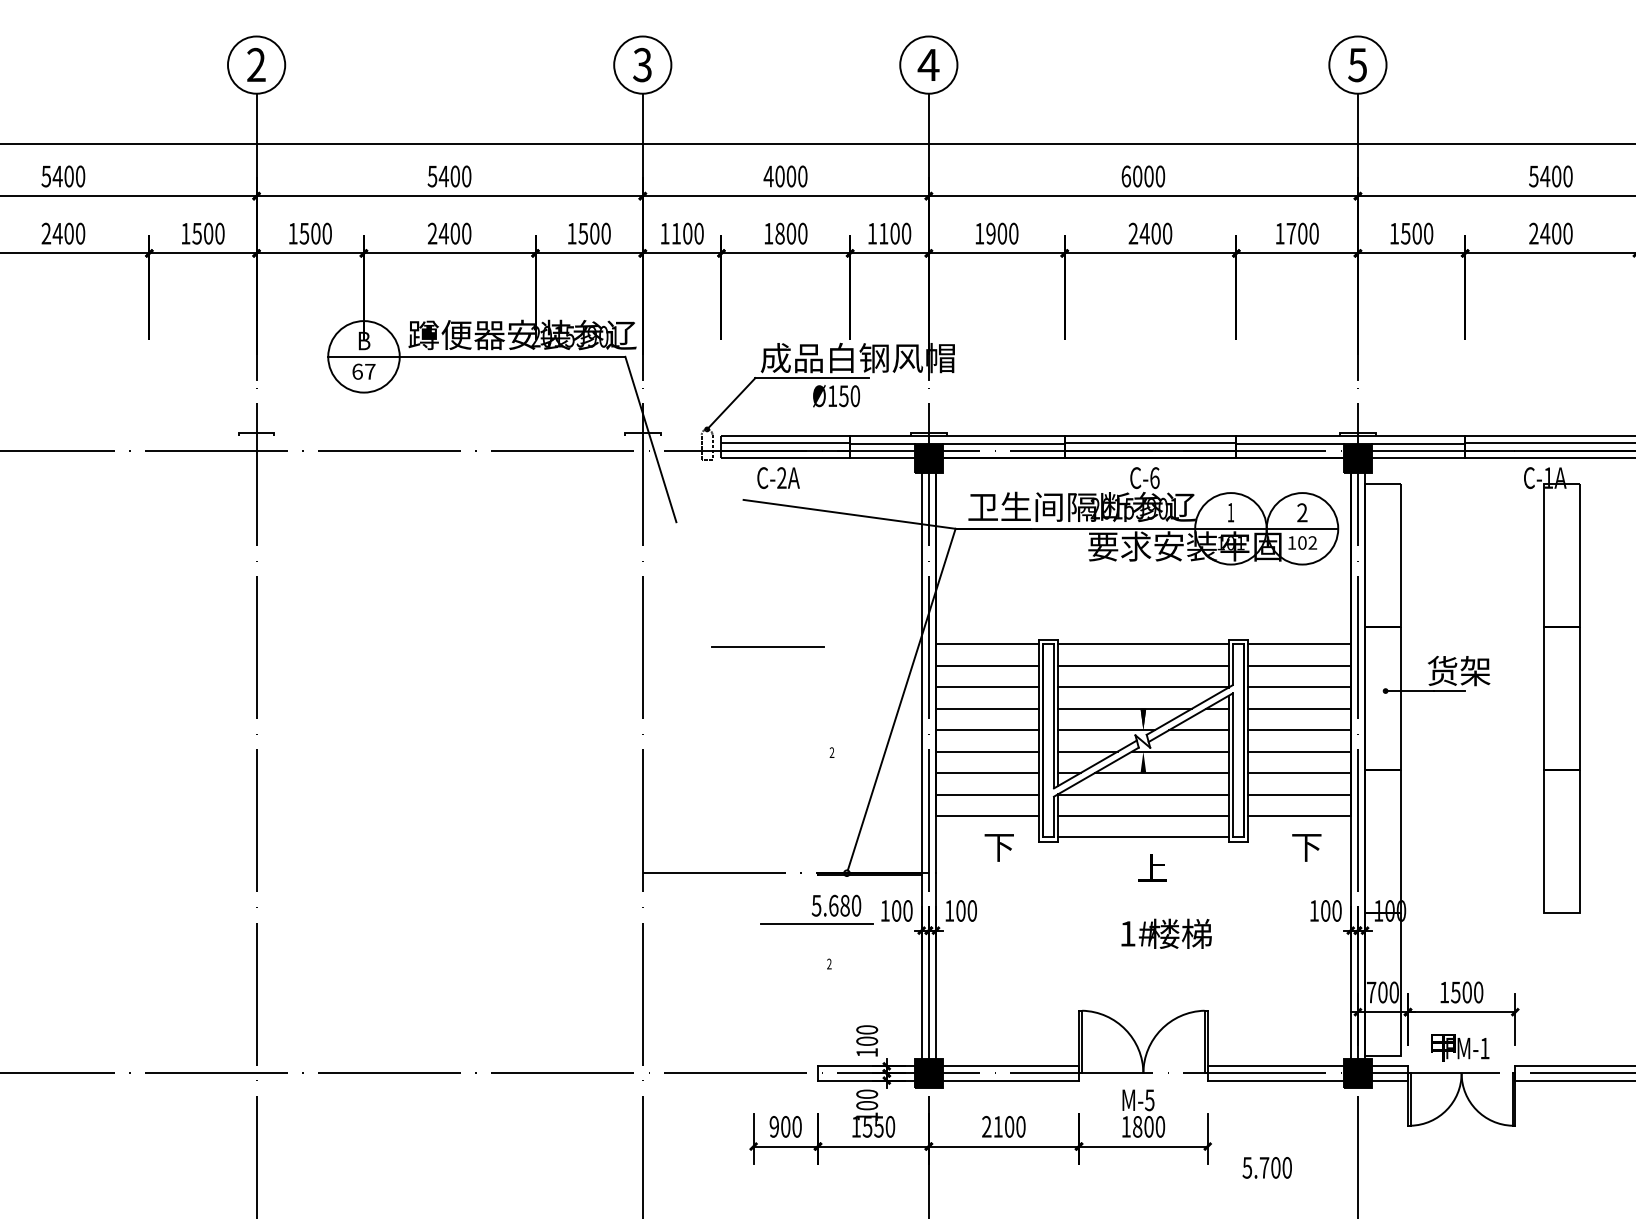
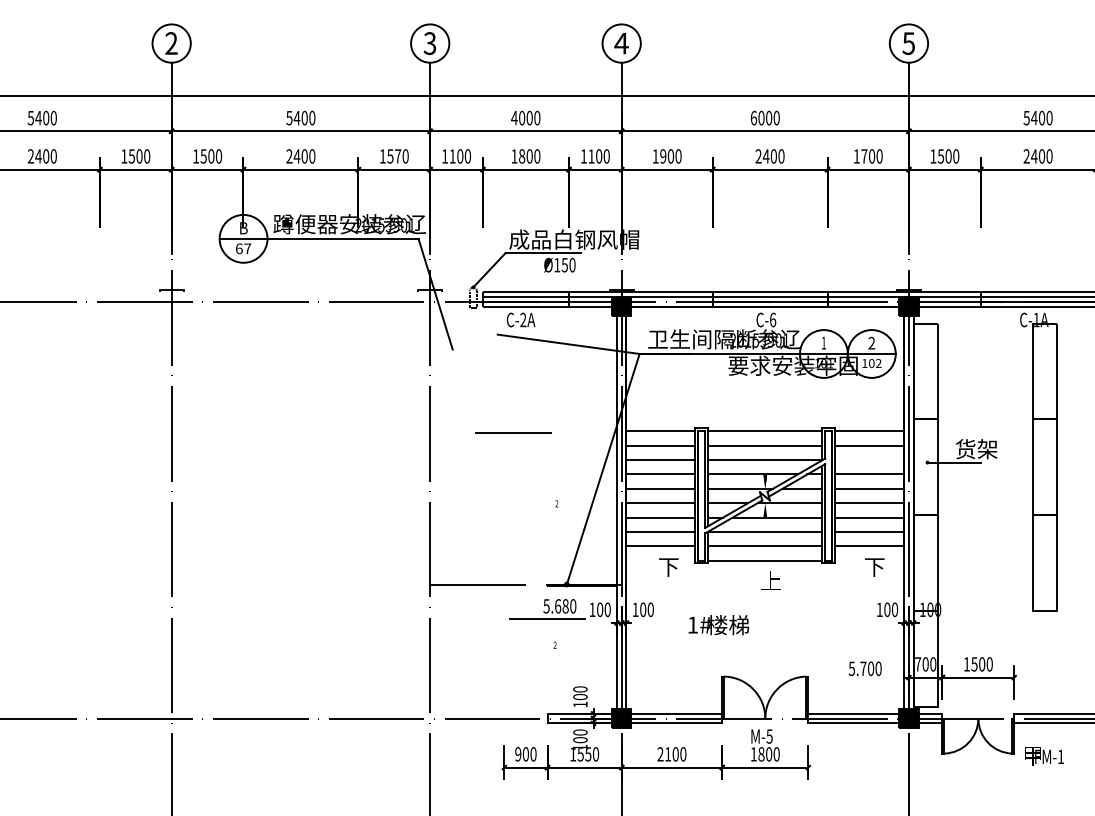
text: (595, 233) -> (398, 156), 1500 -> 1570
line: (1299, 687) -> (869, 460), removed
text: (1166, 934) -> (718, 625), moved
text: (1460, 1047) -> (1044, 756), moved
text: (1266, 1167) -> (864, 668), moved

